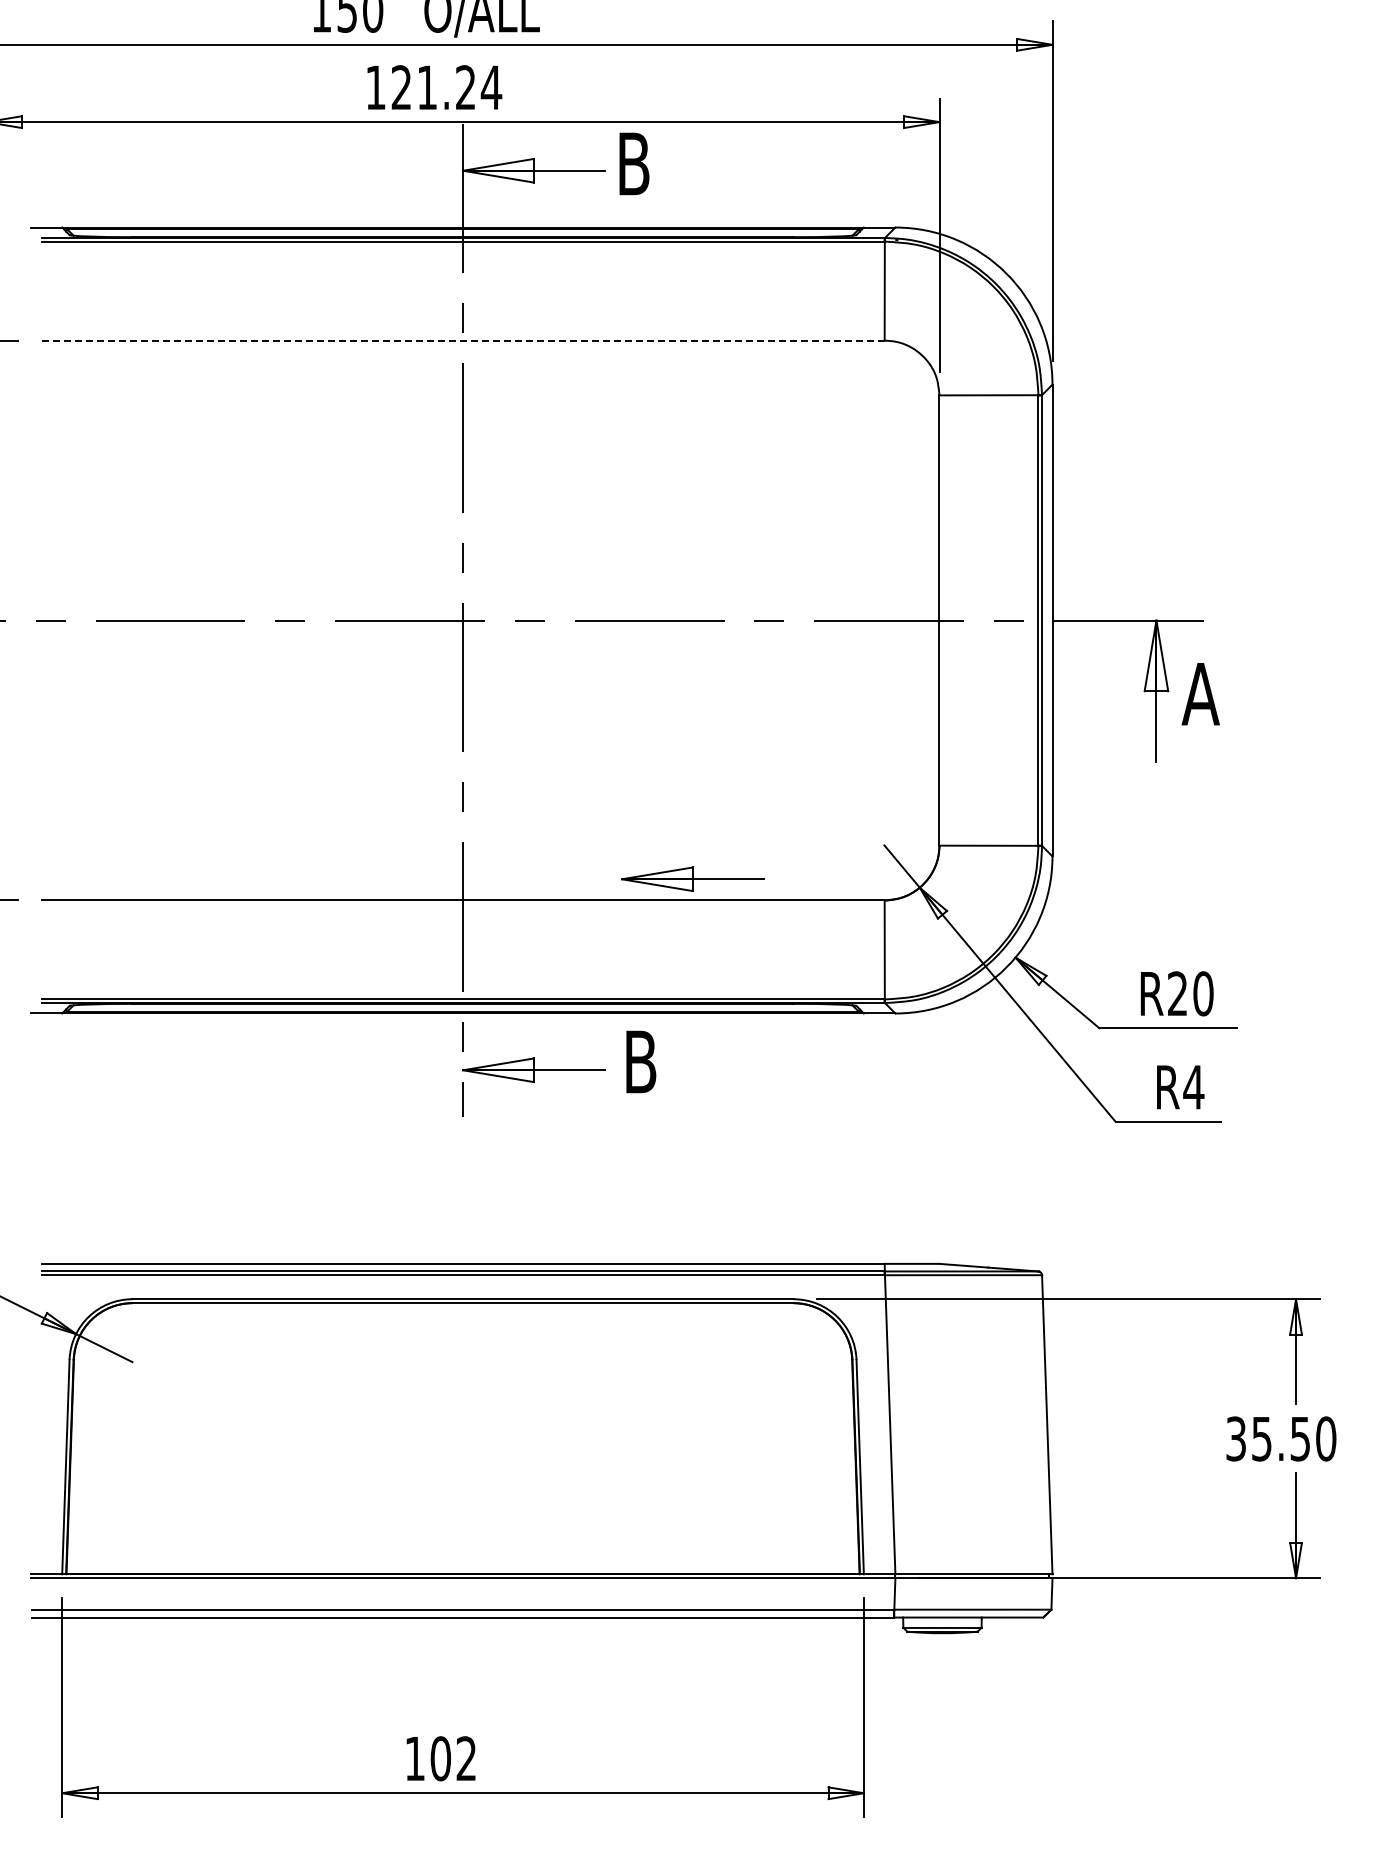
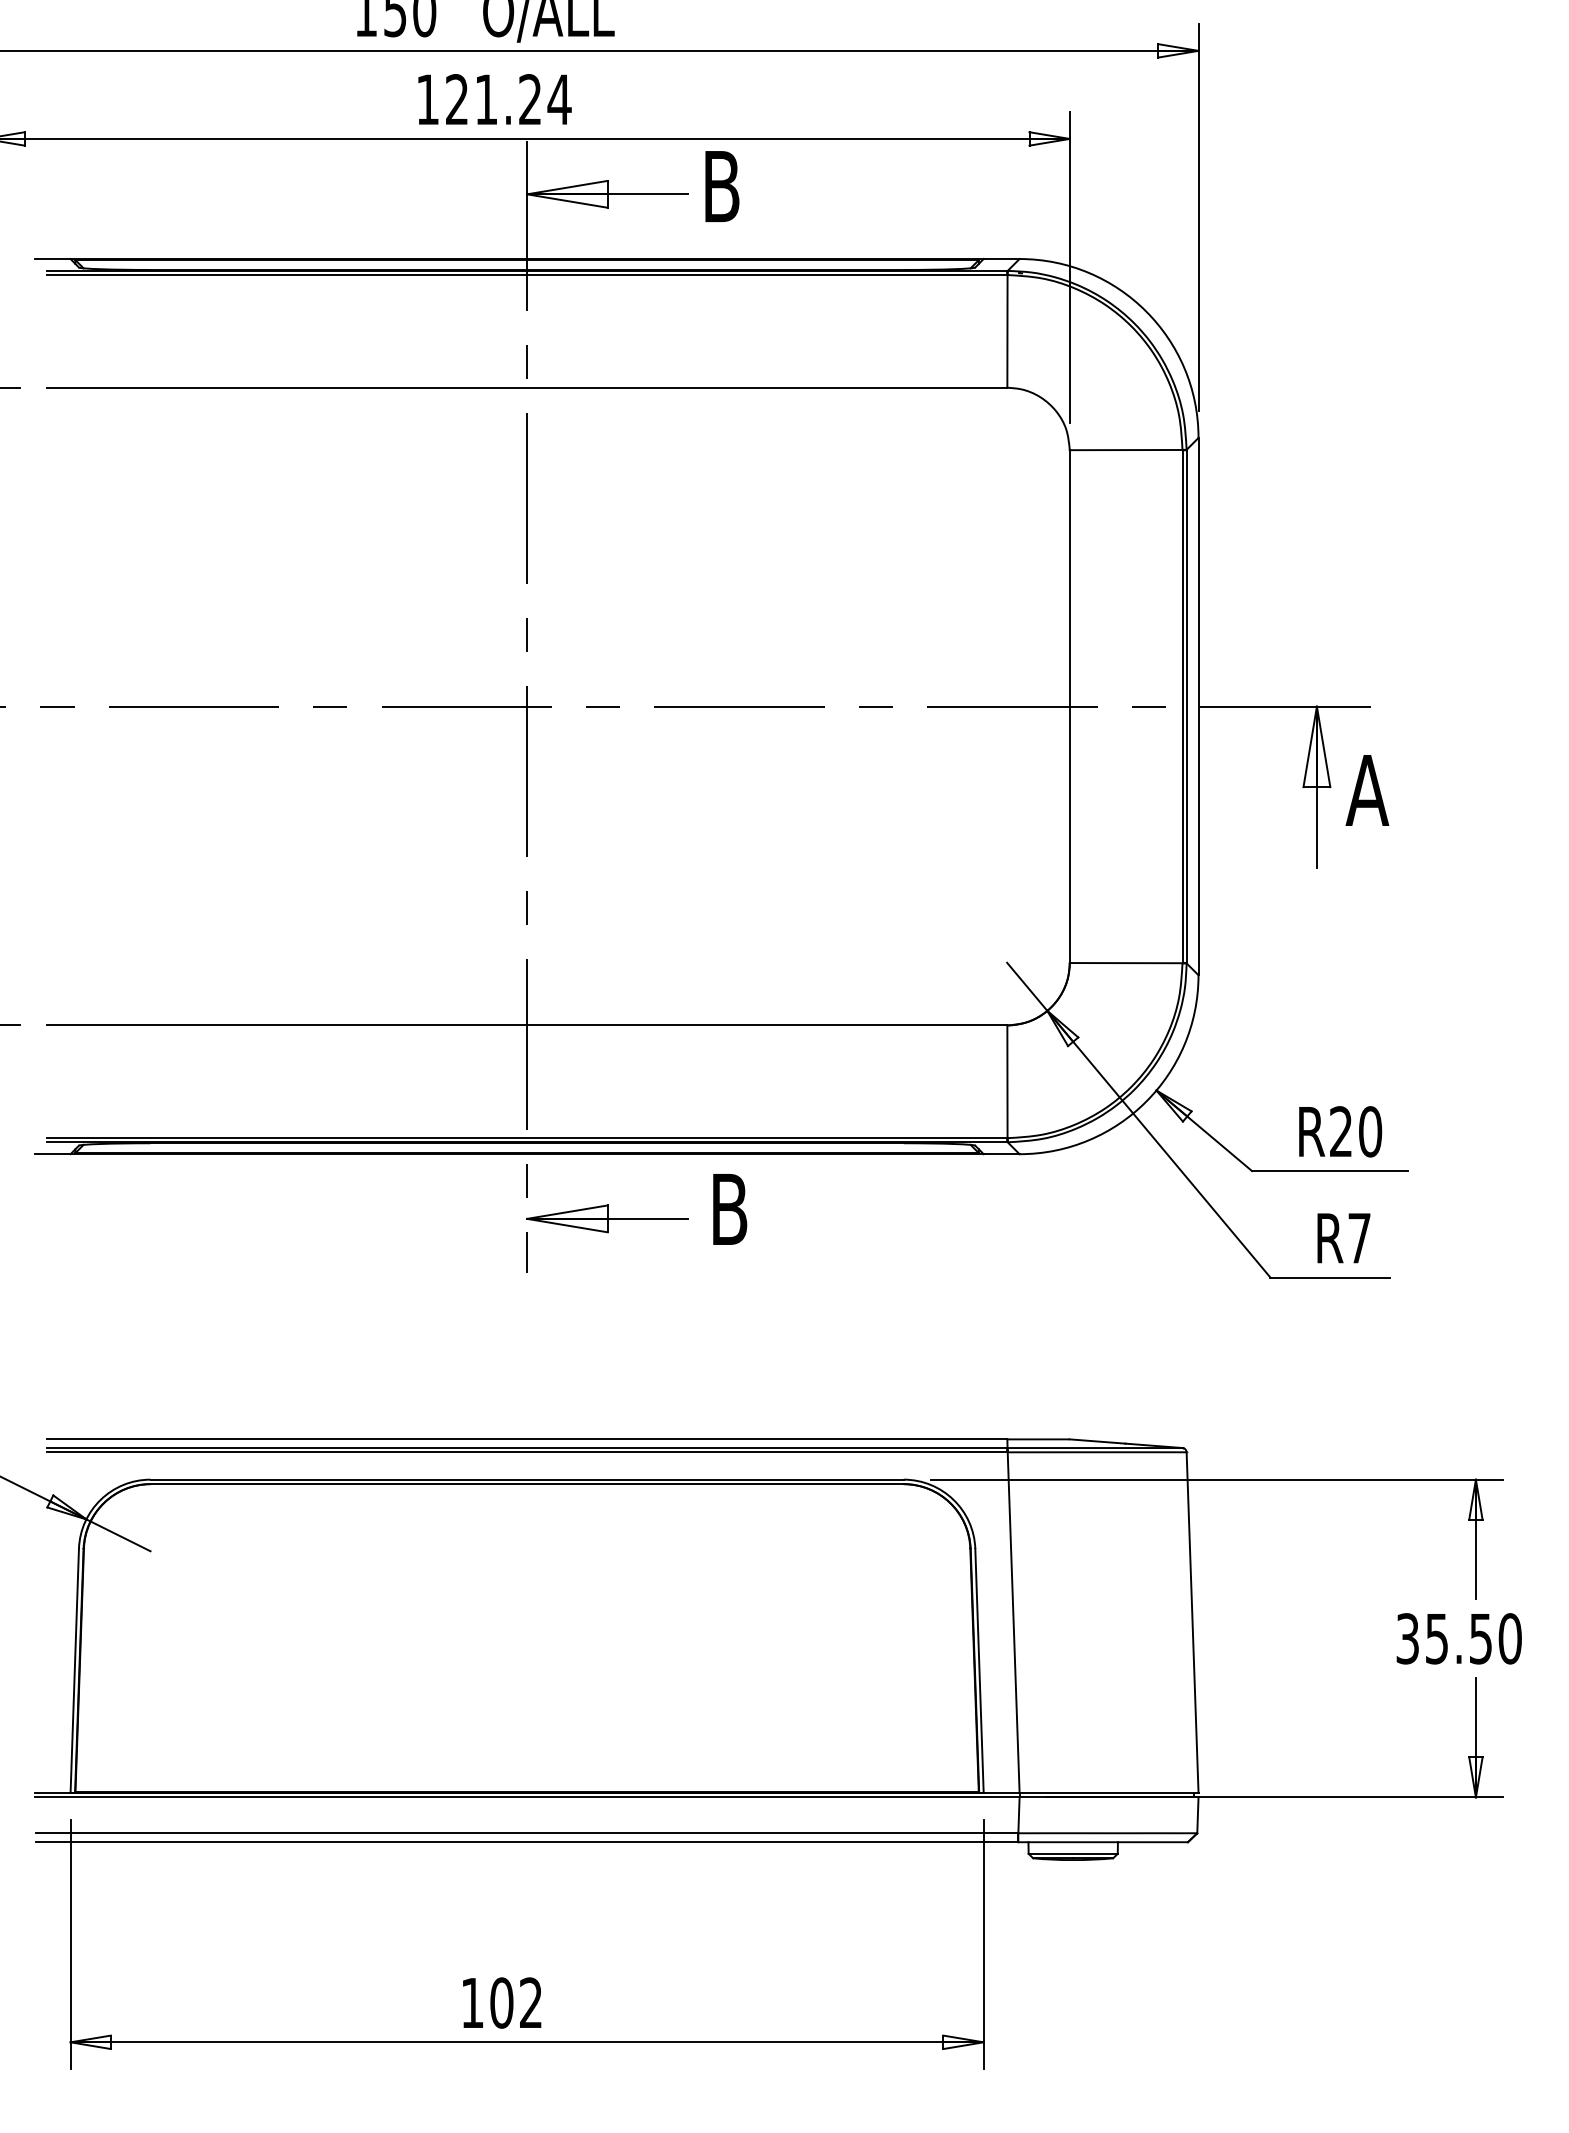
line: (463, 340) -> (527, 387), dashed -> solid
part: (692, 878) -> (788, 1000), removed
text: (1193, 1087) -> (1359, 1238), R4 -> R7

